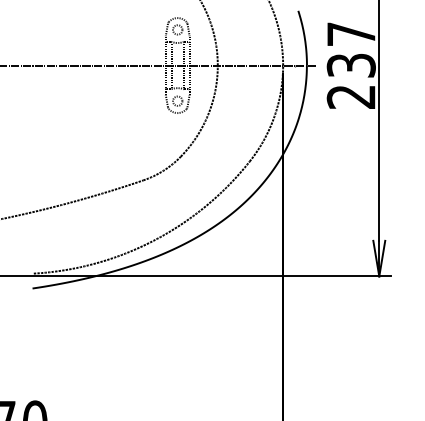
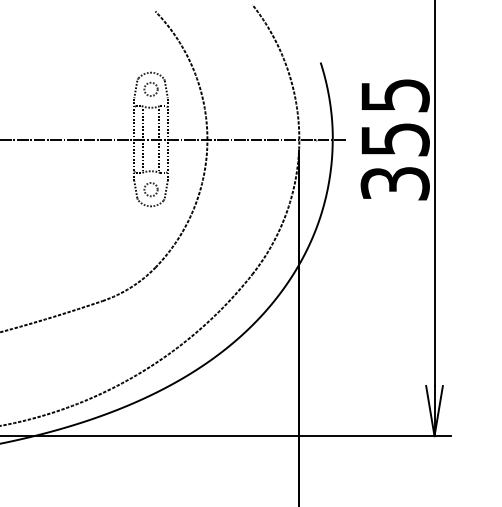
text: (350, 65) -> (394, 139), 237 -> 355

